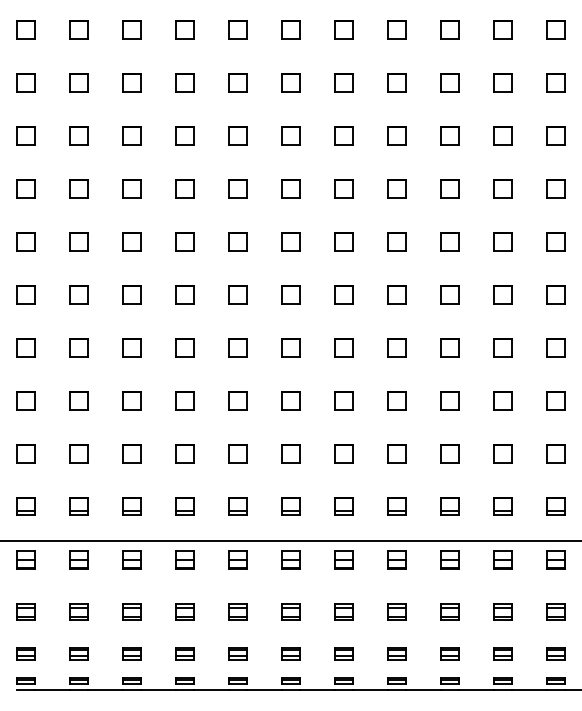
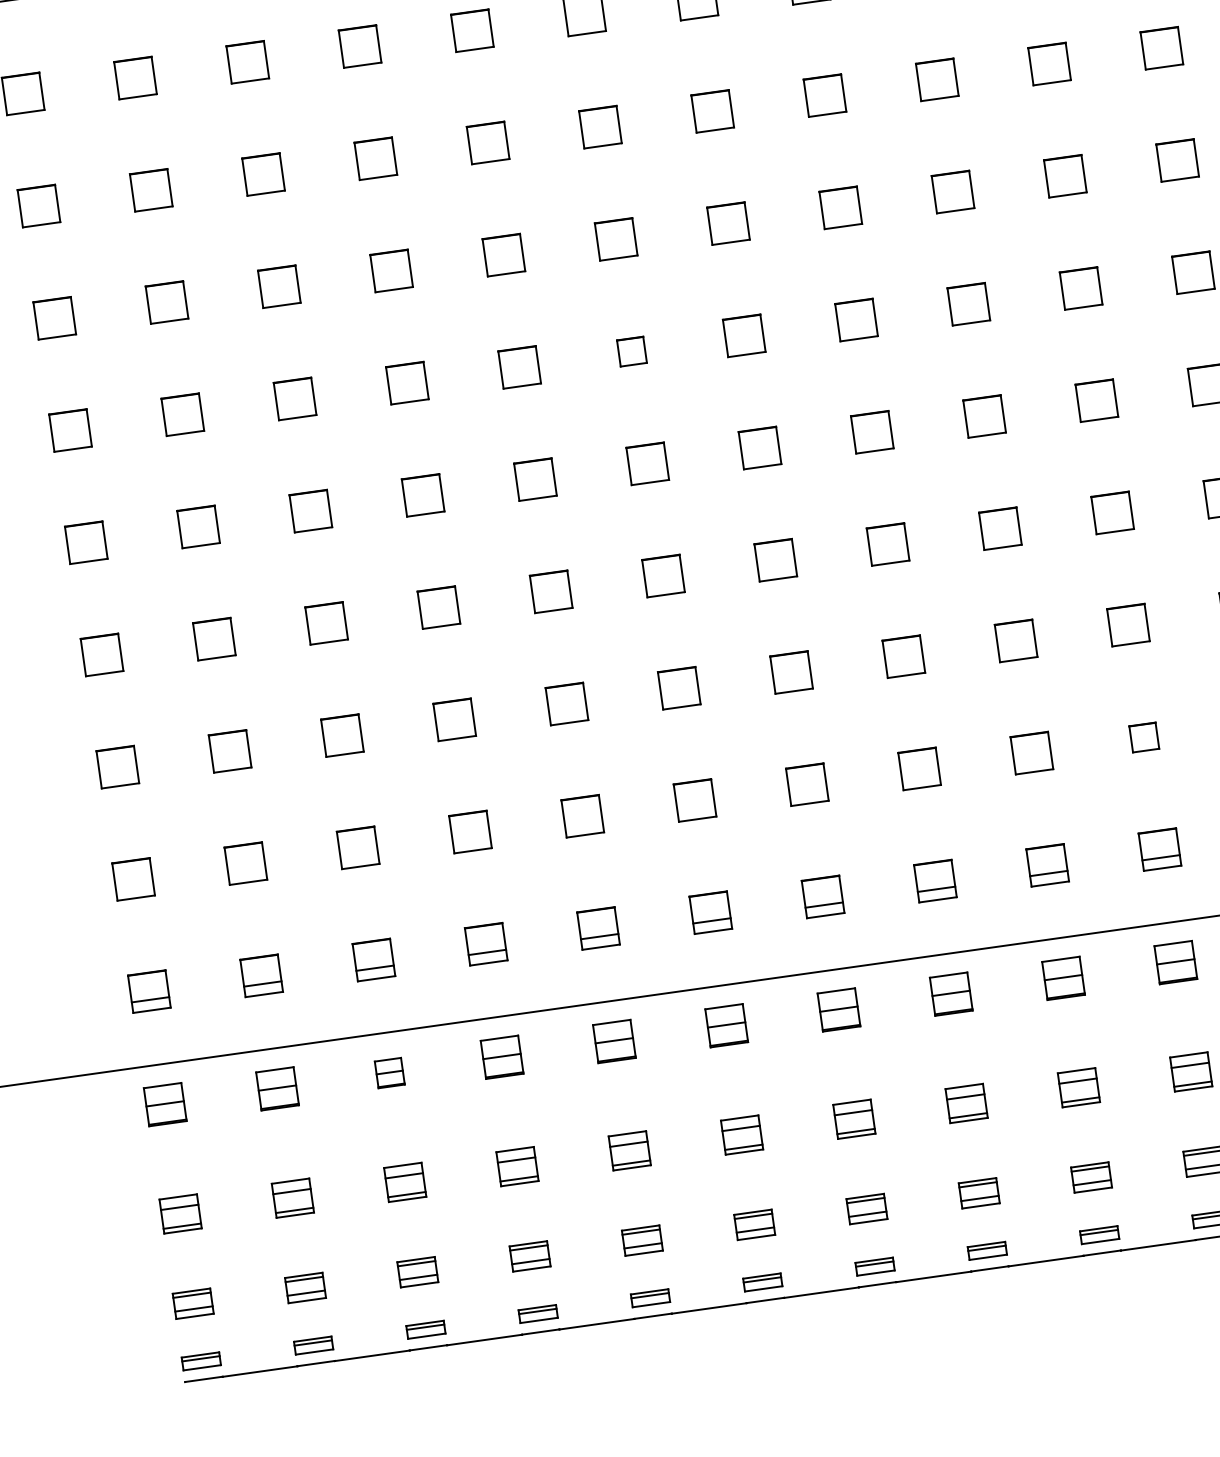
part: (290, 241) -> (630, 350), size x0.7
part: (502, 453) -> (1143, 737), size x0.7
part: (131, 559) -> (388, 1072), size x0.7

